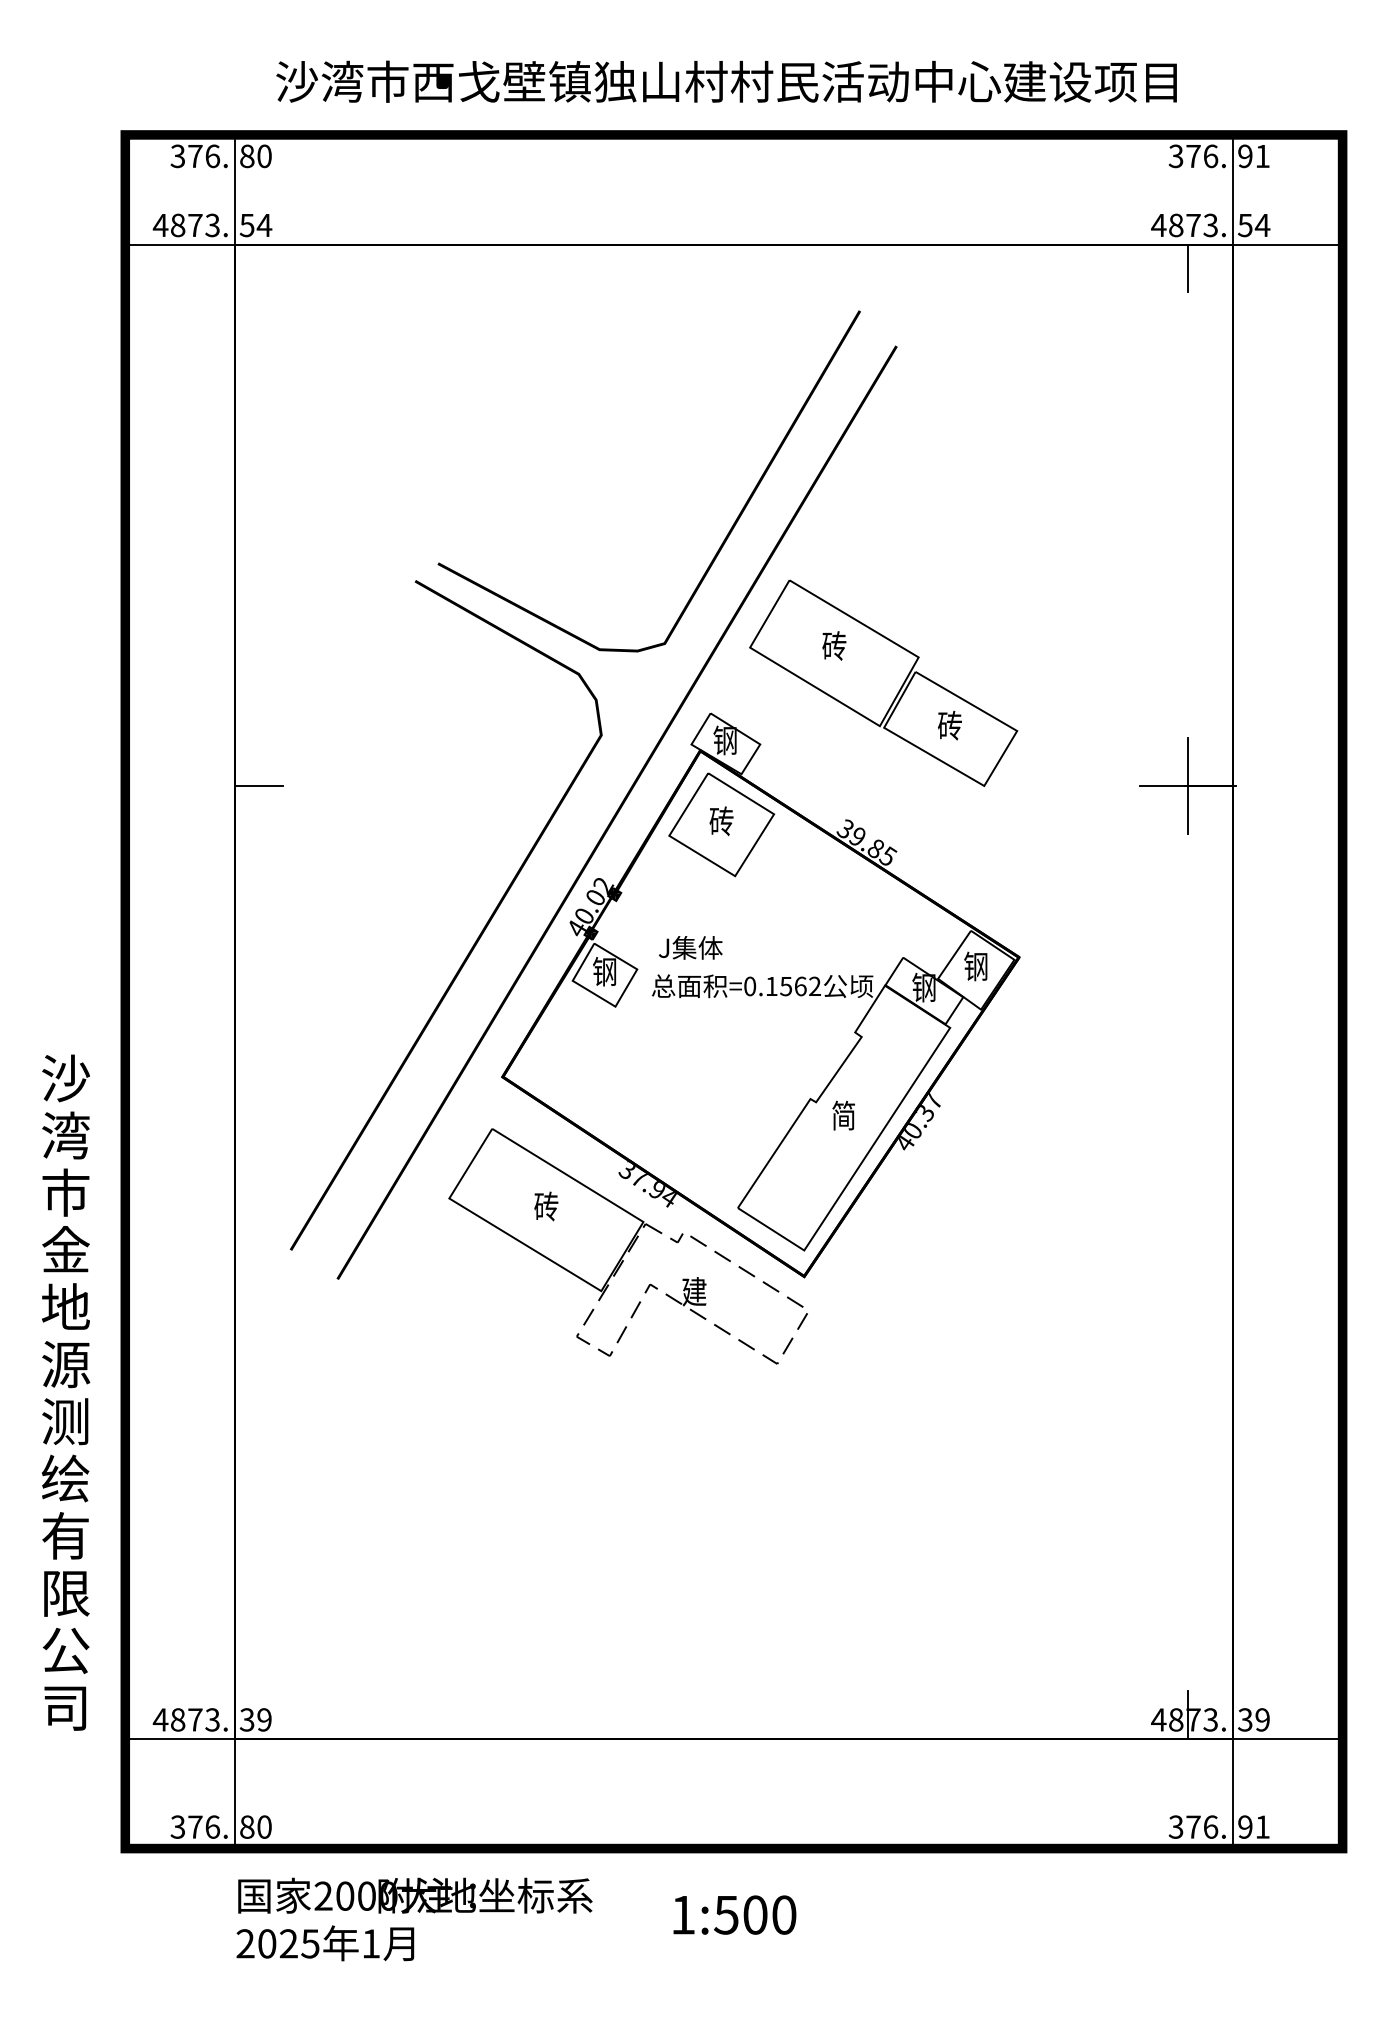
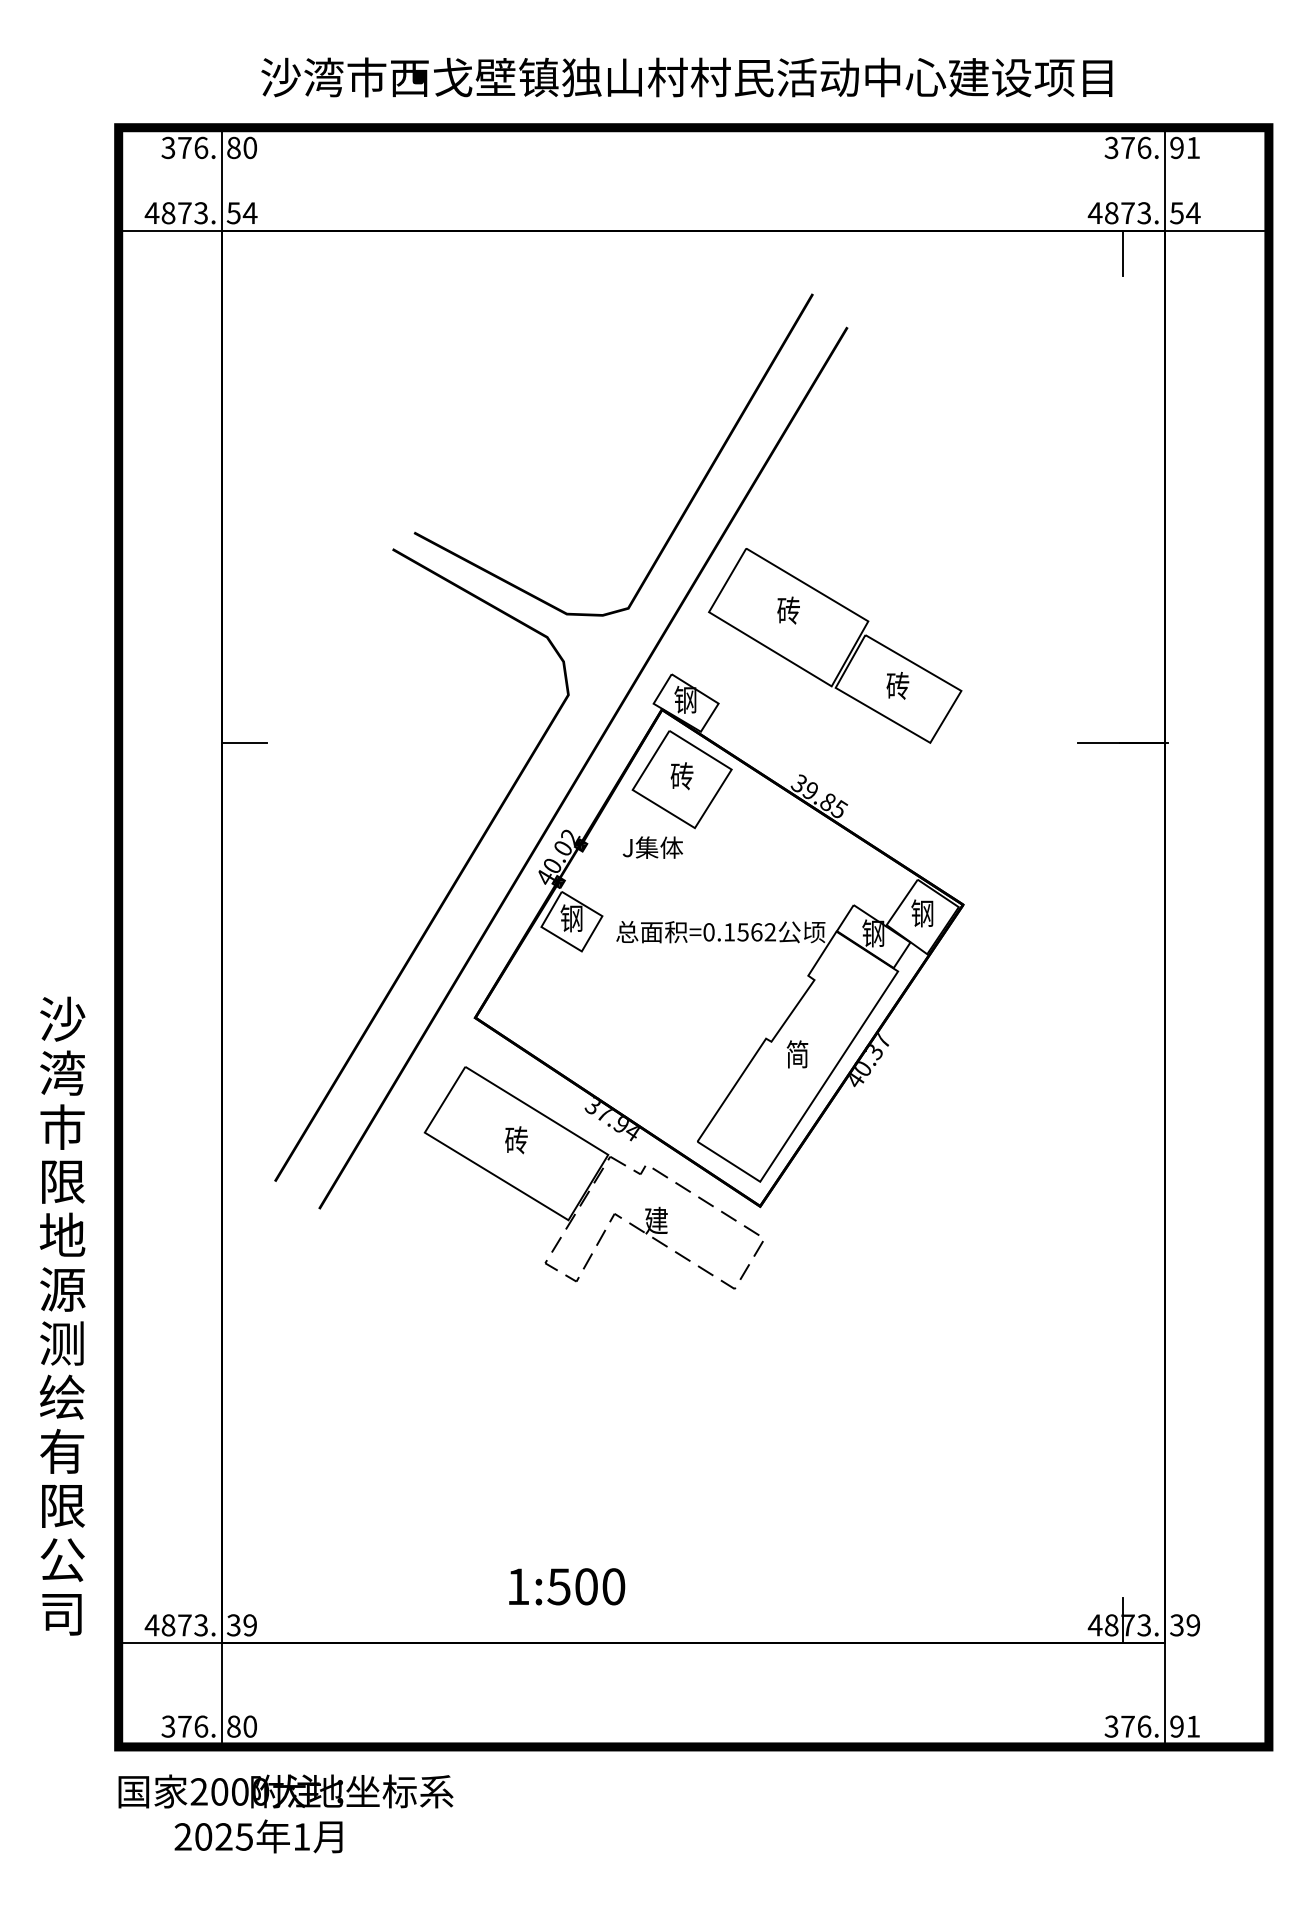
line: (1187, 785) -> (1122, 742), removed
text: (690, 947) -> (652, 847), moved
text: (65, 1249) -> (62, 1180), 金 -> 限
line: (1285, 1739) -> (1214, 1643), removed
text: (415, 1895) -> (286, 1791), moved
text: (734, 1914) -> (566, 1586), moved
text: (325, 1943) -> (258, 1836), moved

